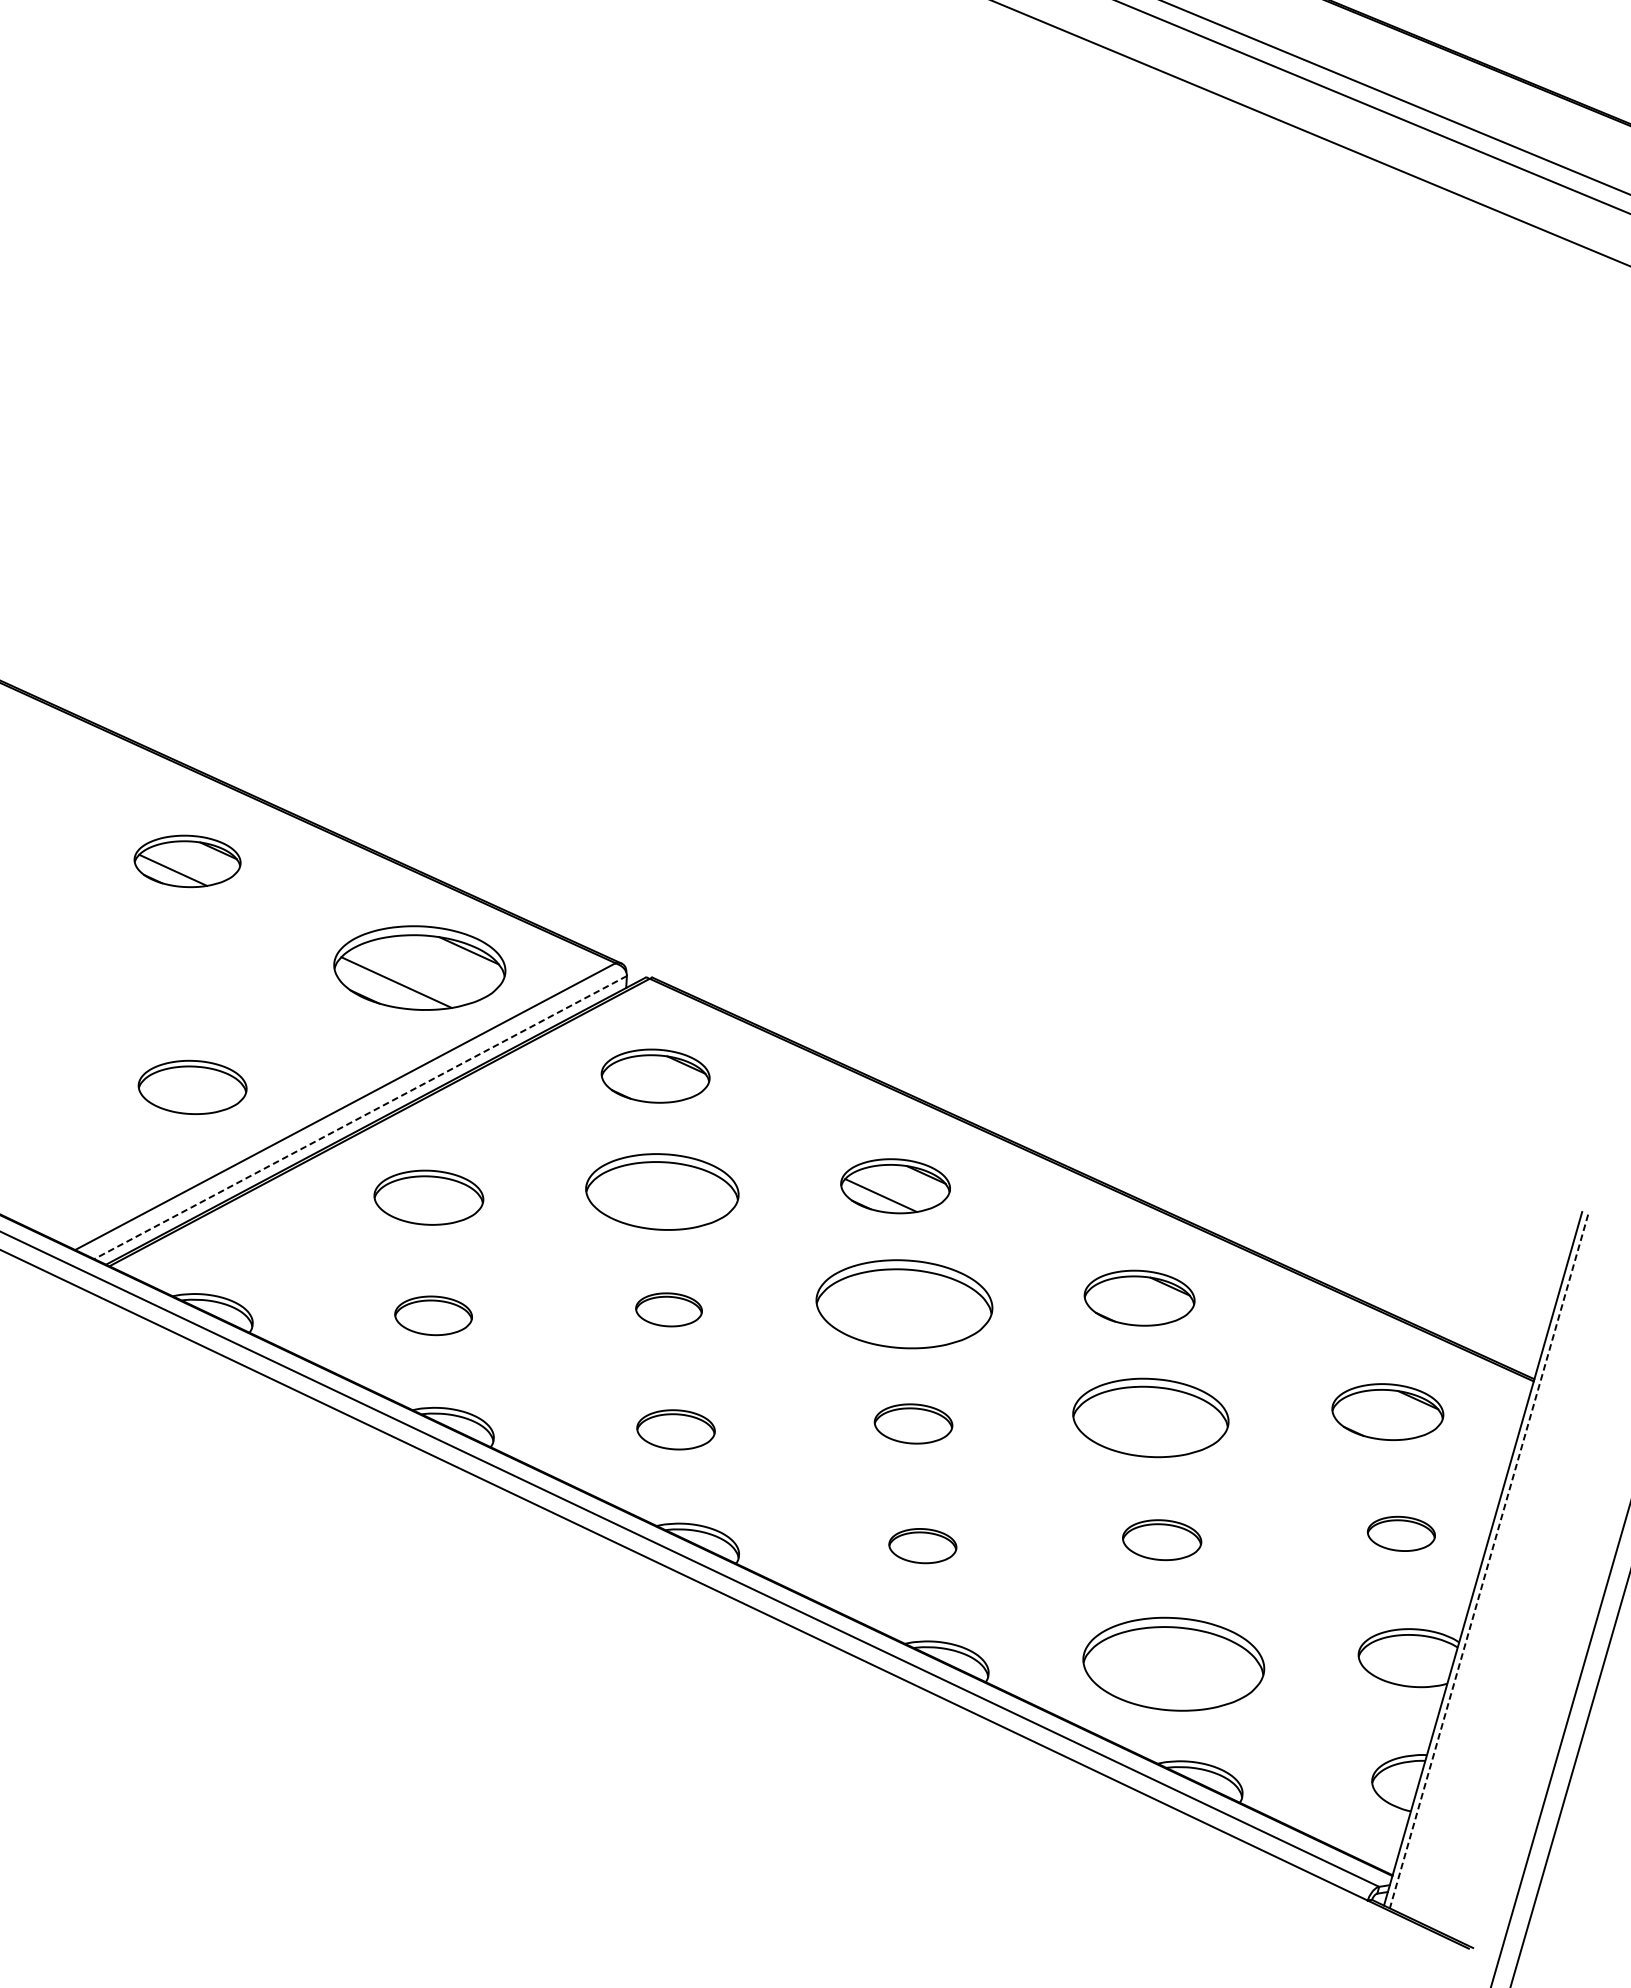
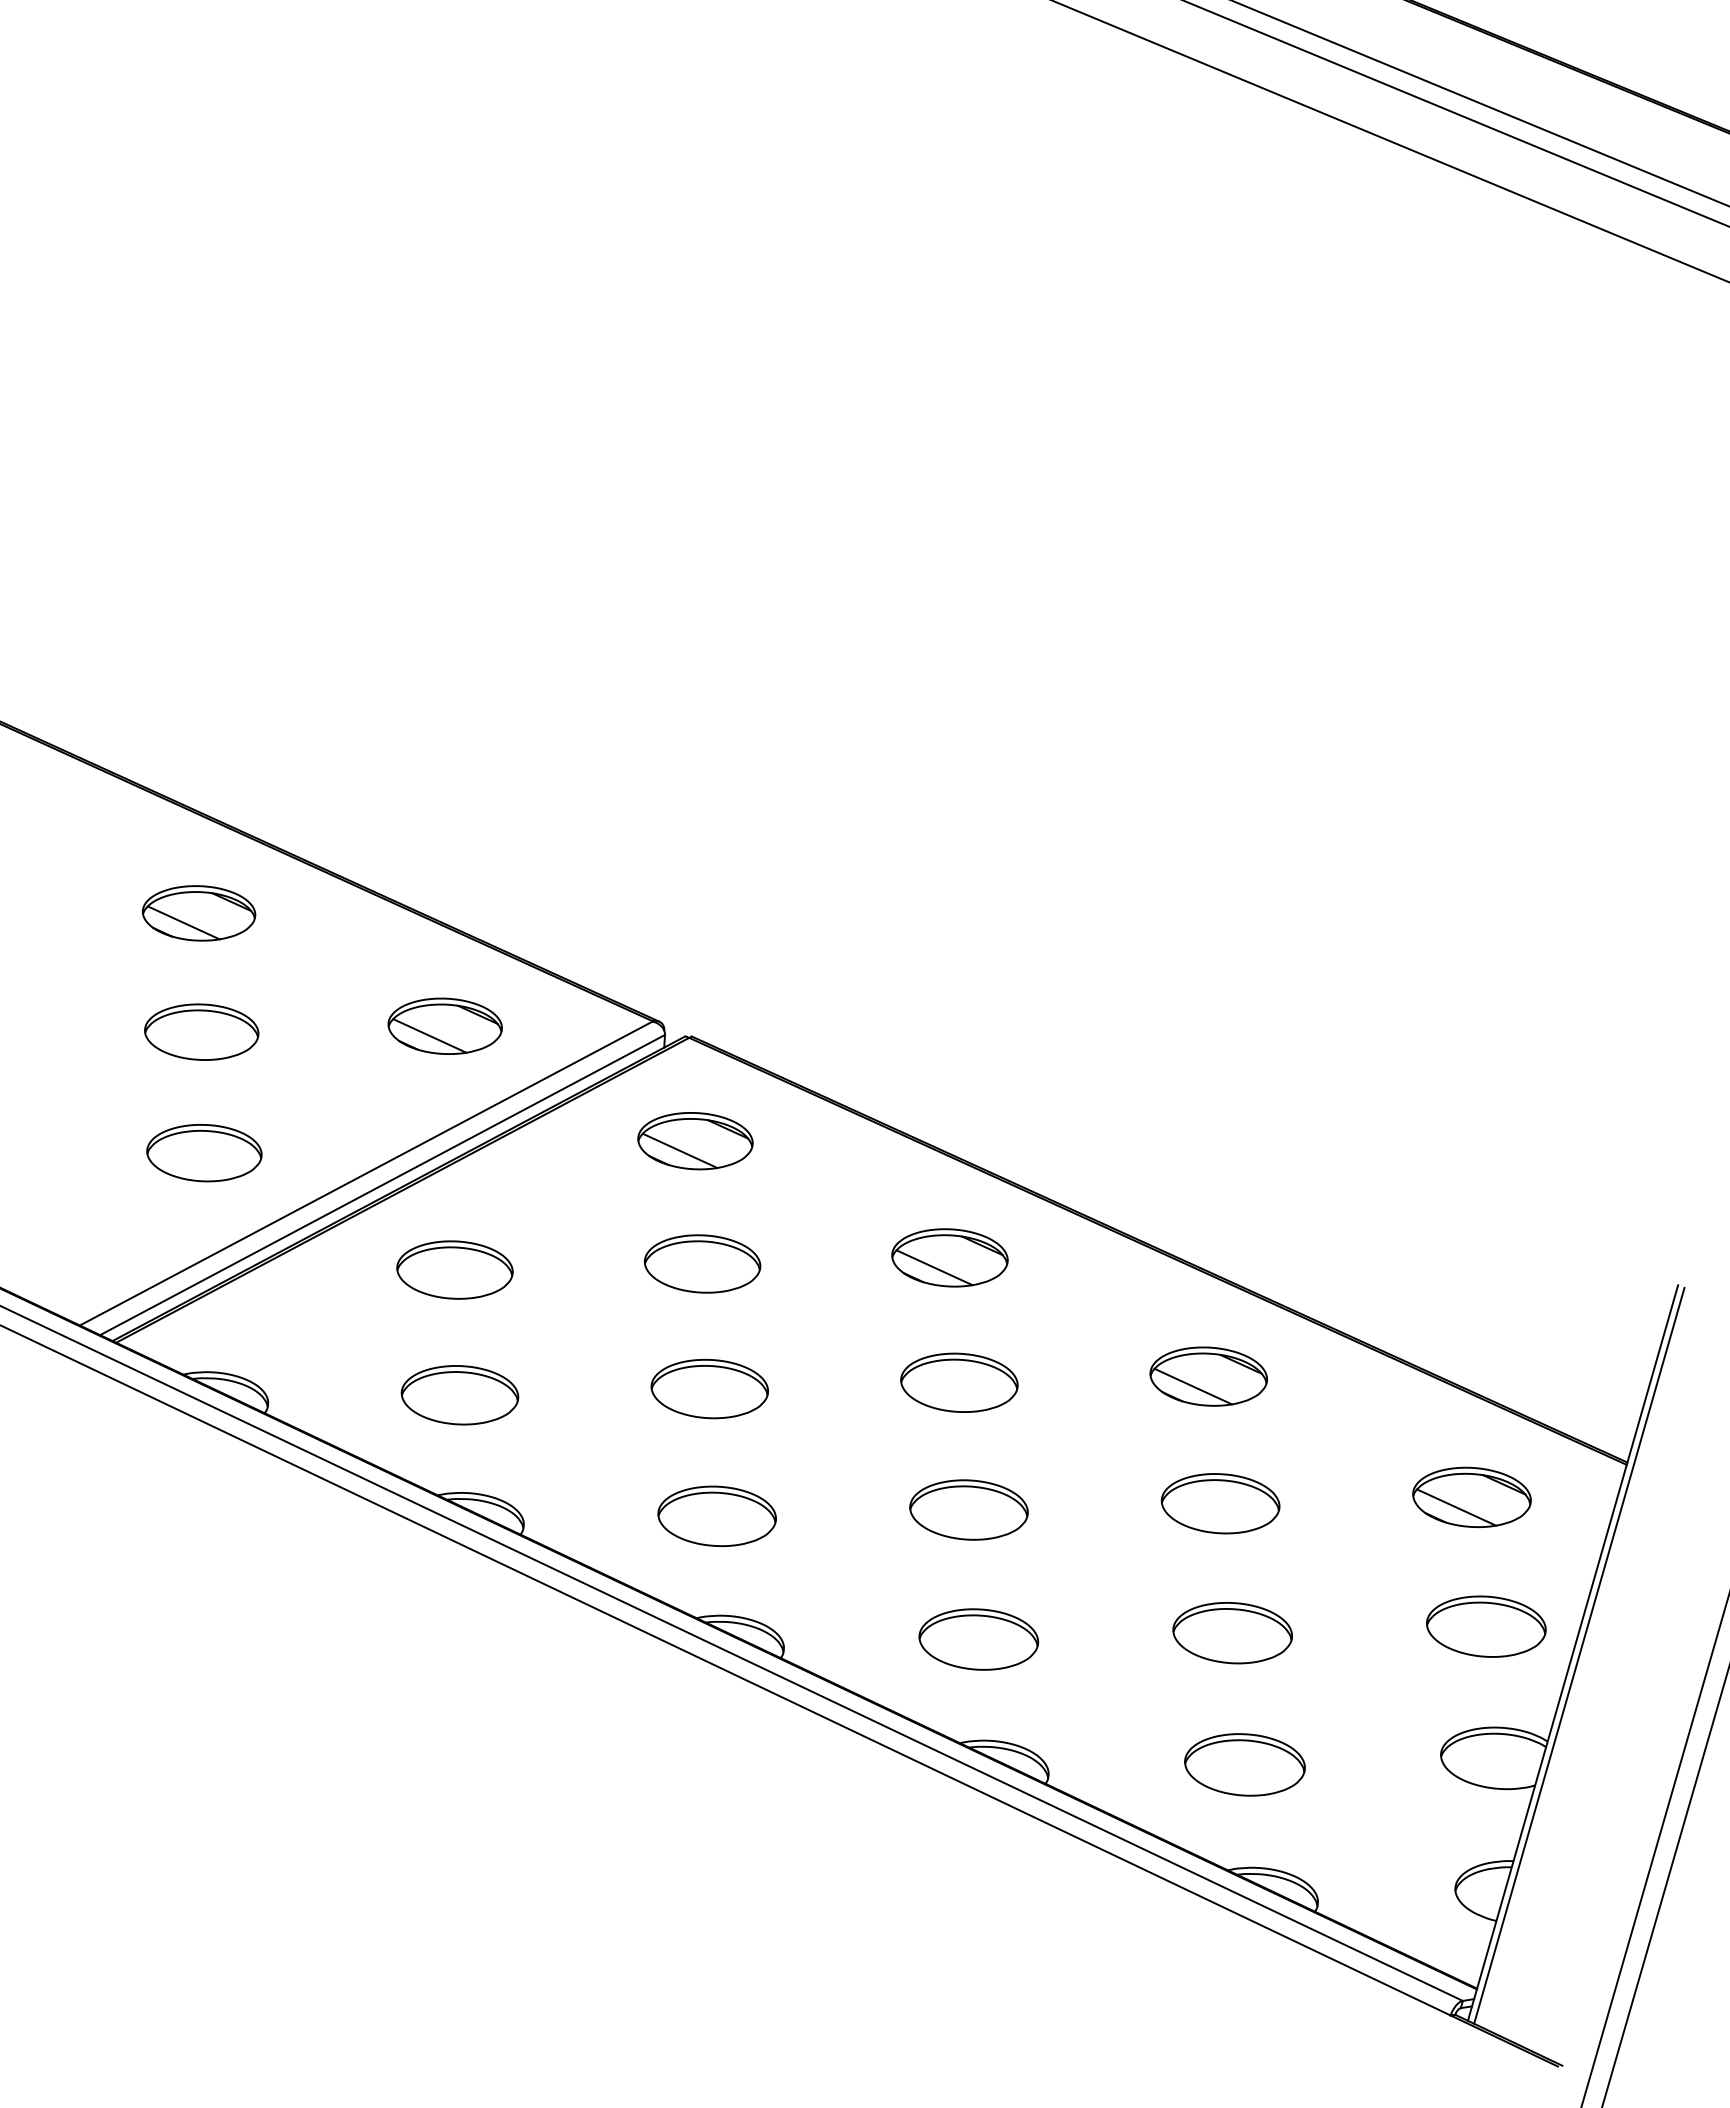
part: (419, 967) -> (444, 1025), size x0.62
part: (189, 972) -> (201, 1031), added
line: (640, 1084) -> (679, 1150), added
line: (360, 1117) -> (382, 1185), dashed -> solid
part: (662, 1191) -> (702, 1263), size x0.71
part: (904, 1303) -> (959, 1382), size x0.62
line: (1125, 1307) -> (1193, 1386), added
part: (668, 1309) -> (709, 1388), size x1.67
part: (433, 1316) -> (459, 1395), size x1.43
part: (1150, 1417) -> (1220, 1503), size x0.71
line: (1373, 1421) -> (1456, 1507), added
part: (913, 1423) -> (968, 1509), size x1.43
part: (675, 1429) -> (716, 1515), size x1.43
part: (1401, 1533) -> (1486, 1626), size x1.67
part: (1162, 1540) -> (1232, 1633), size x1.43
part: (922, 1546) -> (978, 1639), size x1.67
line: (1489, 1561) -> (1579, 1655), dashed -> solid
part: (1173, 1663) -> (1244, 1764), size x0.62

